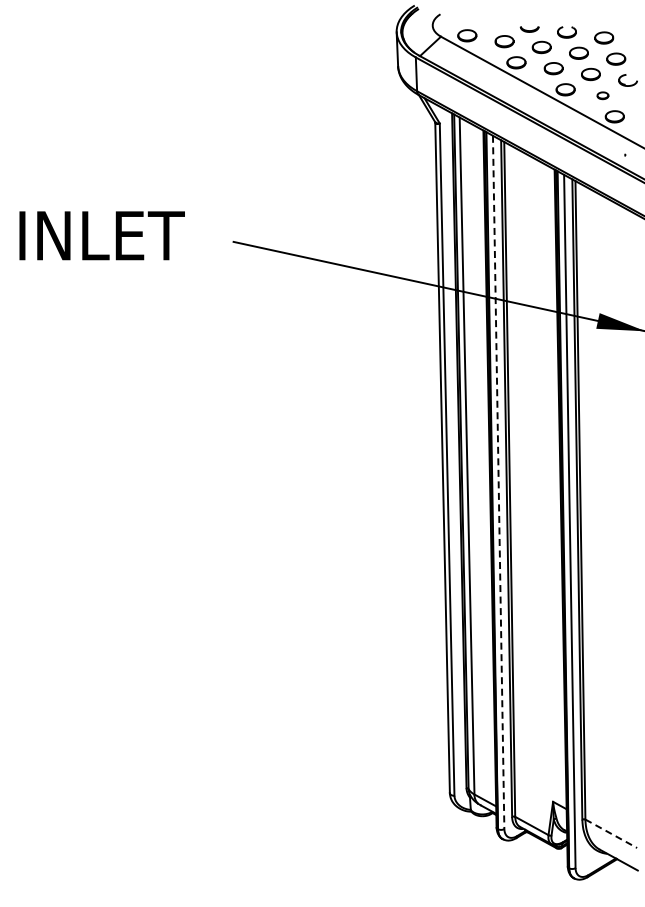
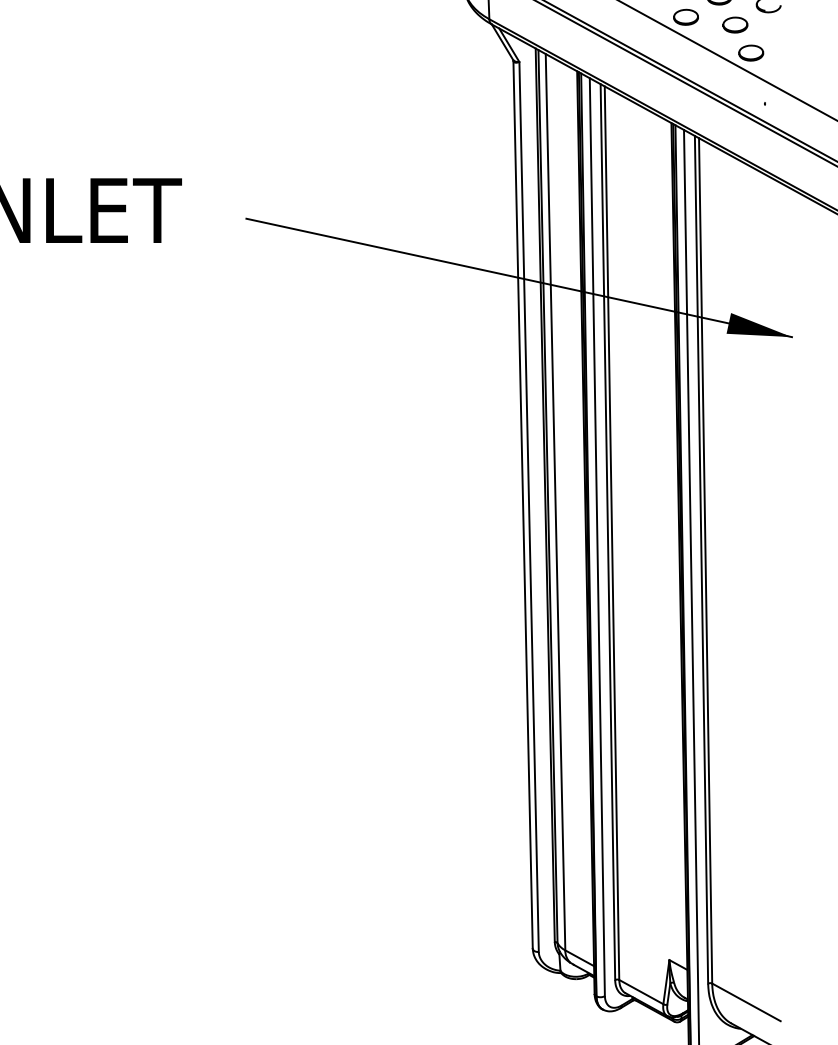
part: (602, 95) -> (734, 24), size x1.67
line: (498, 482) -> (597, 537), dashed -> solid
line: (611, 833) -> (746, 1002), dashed -> solid

